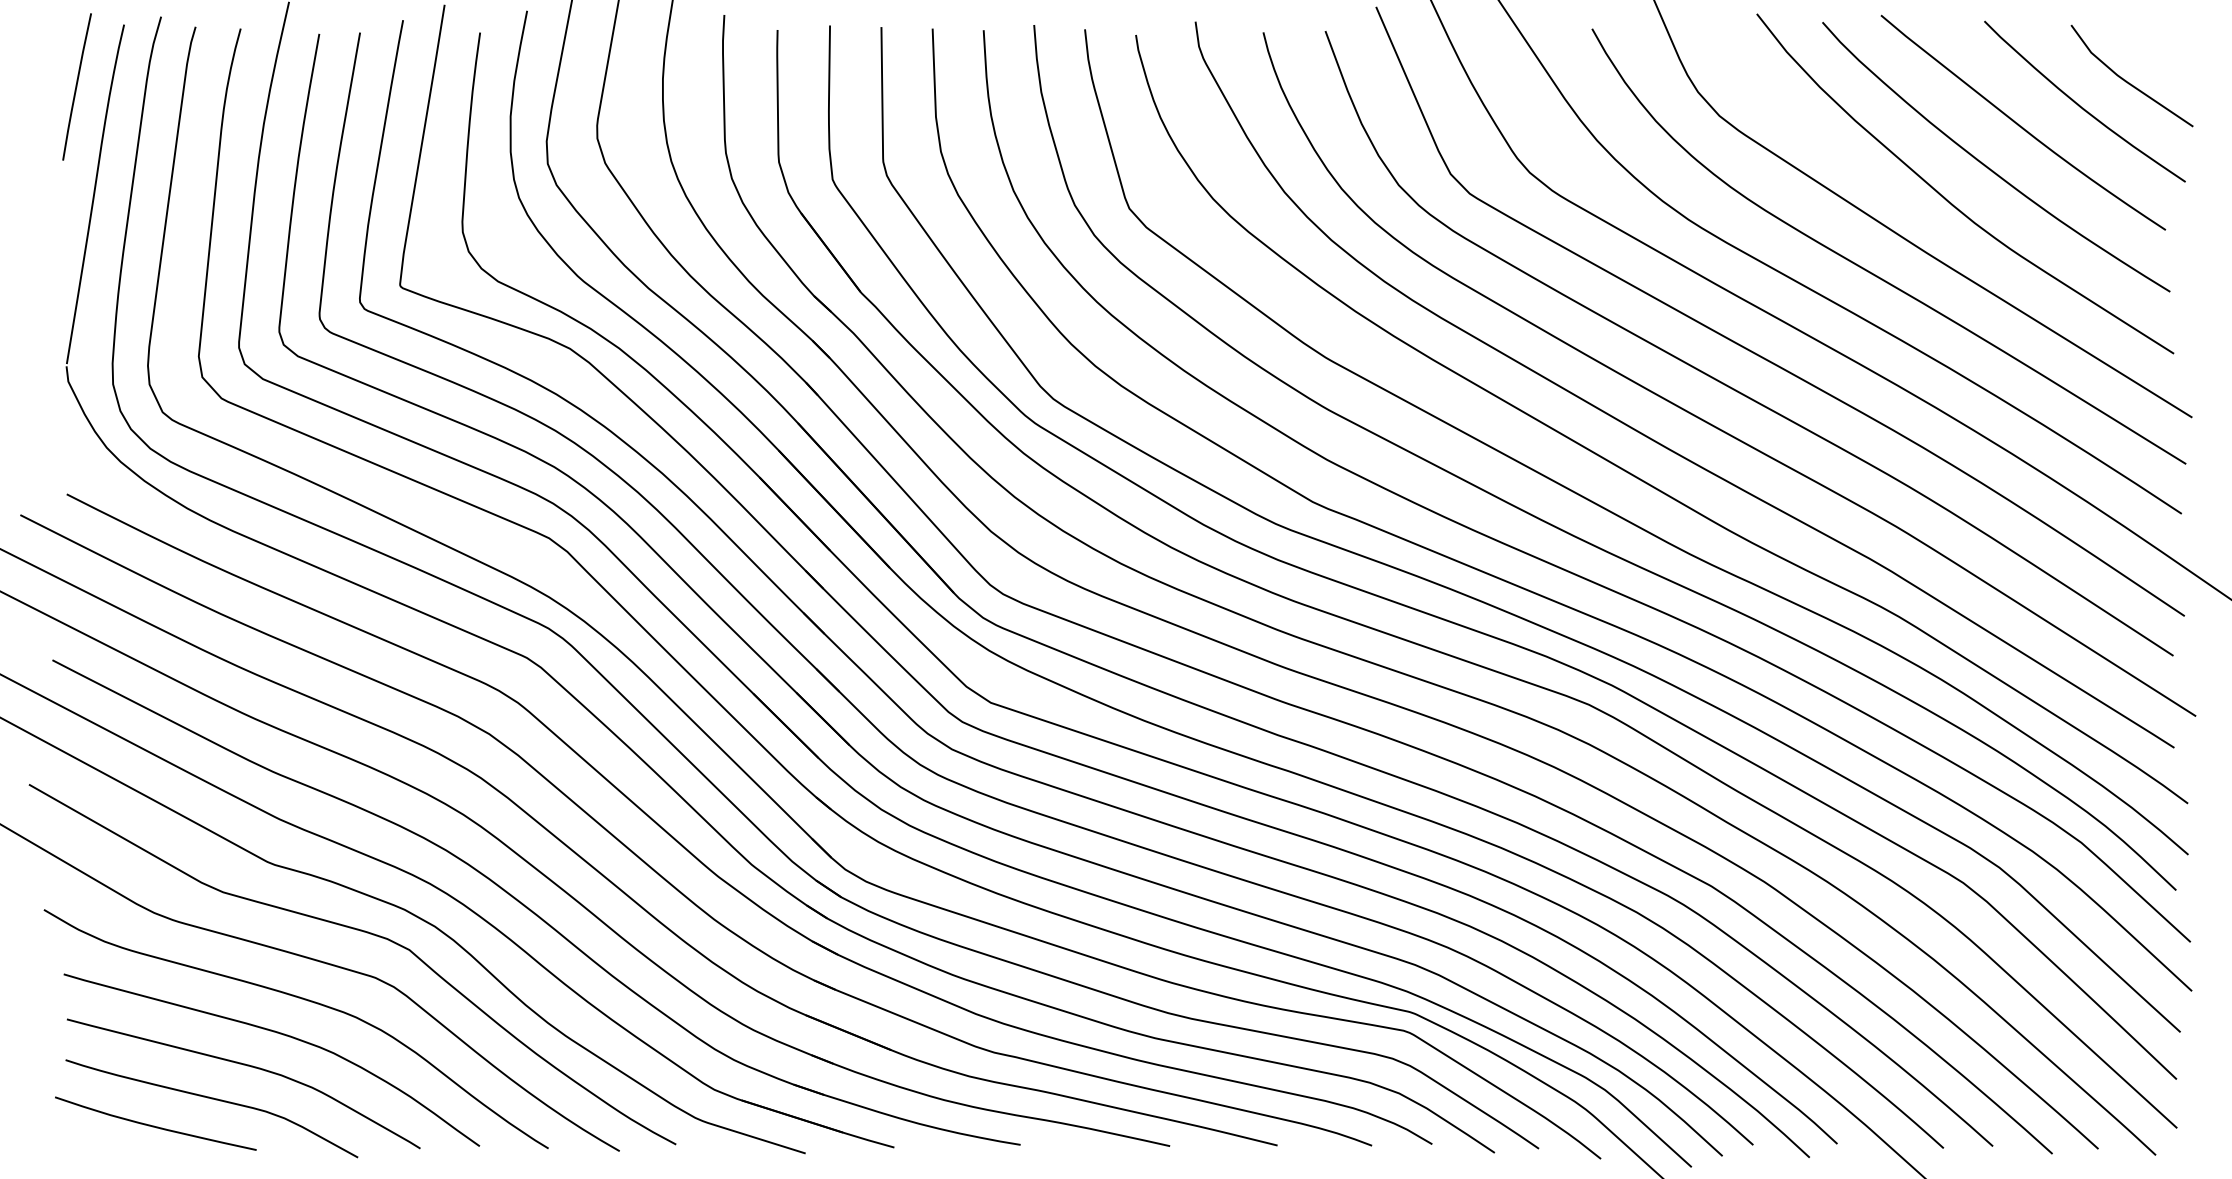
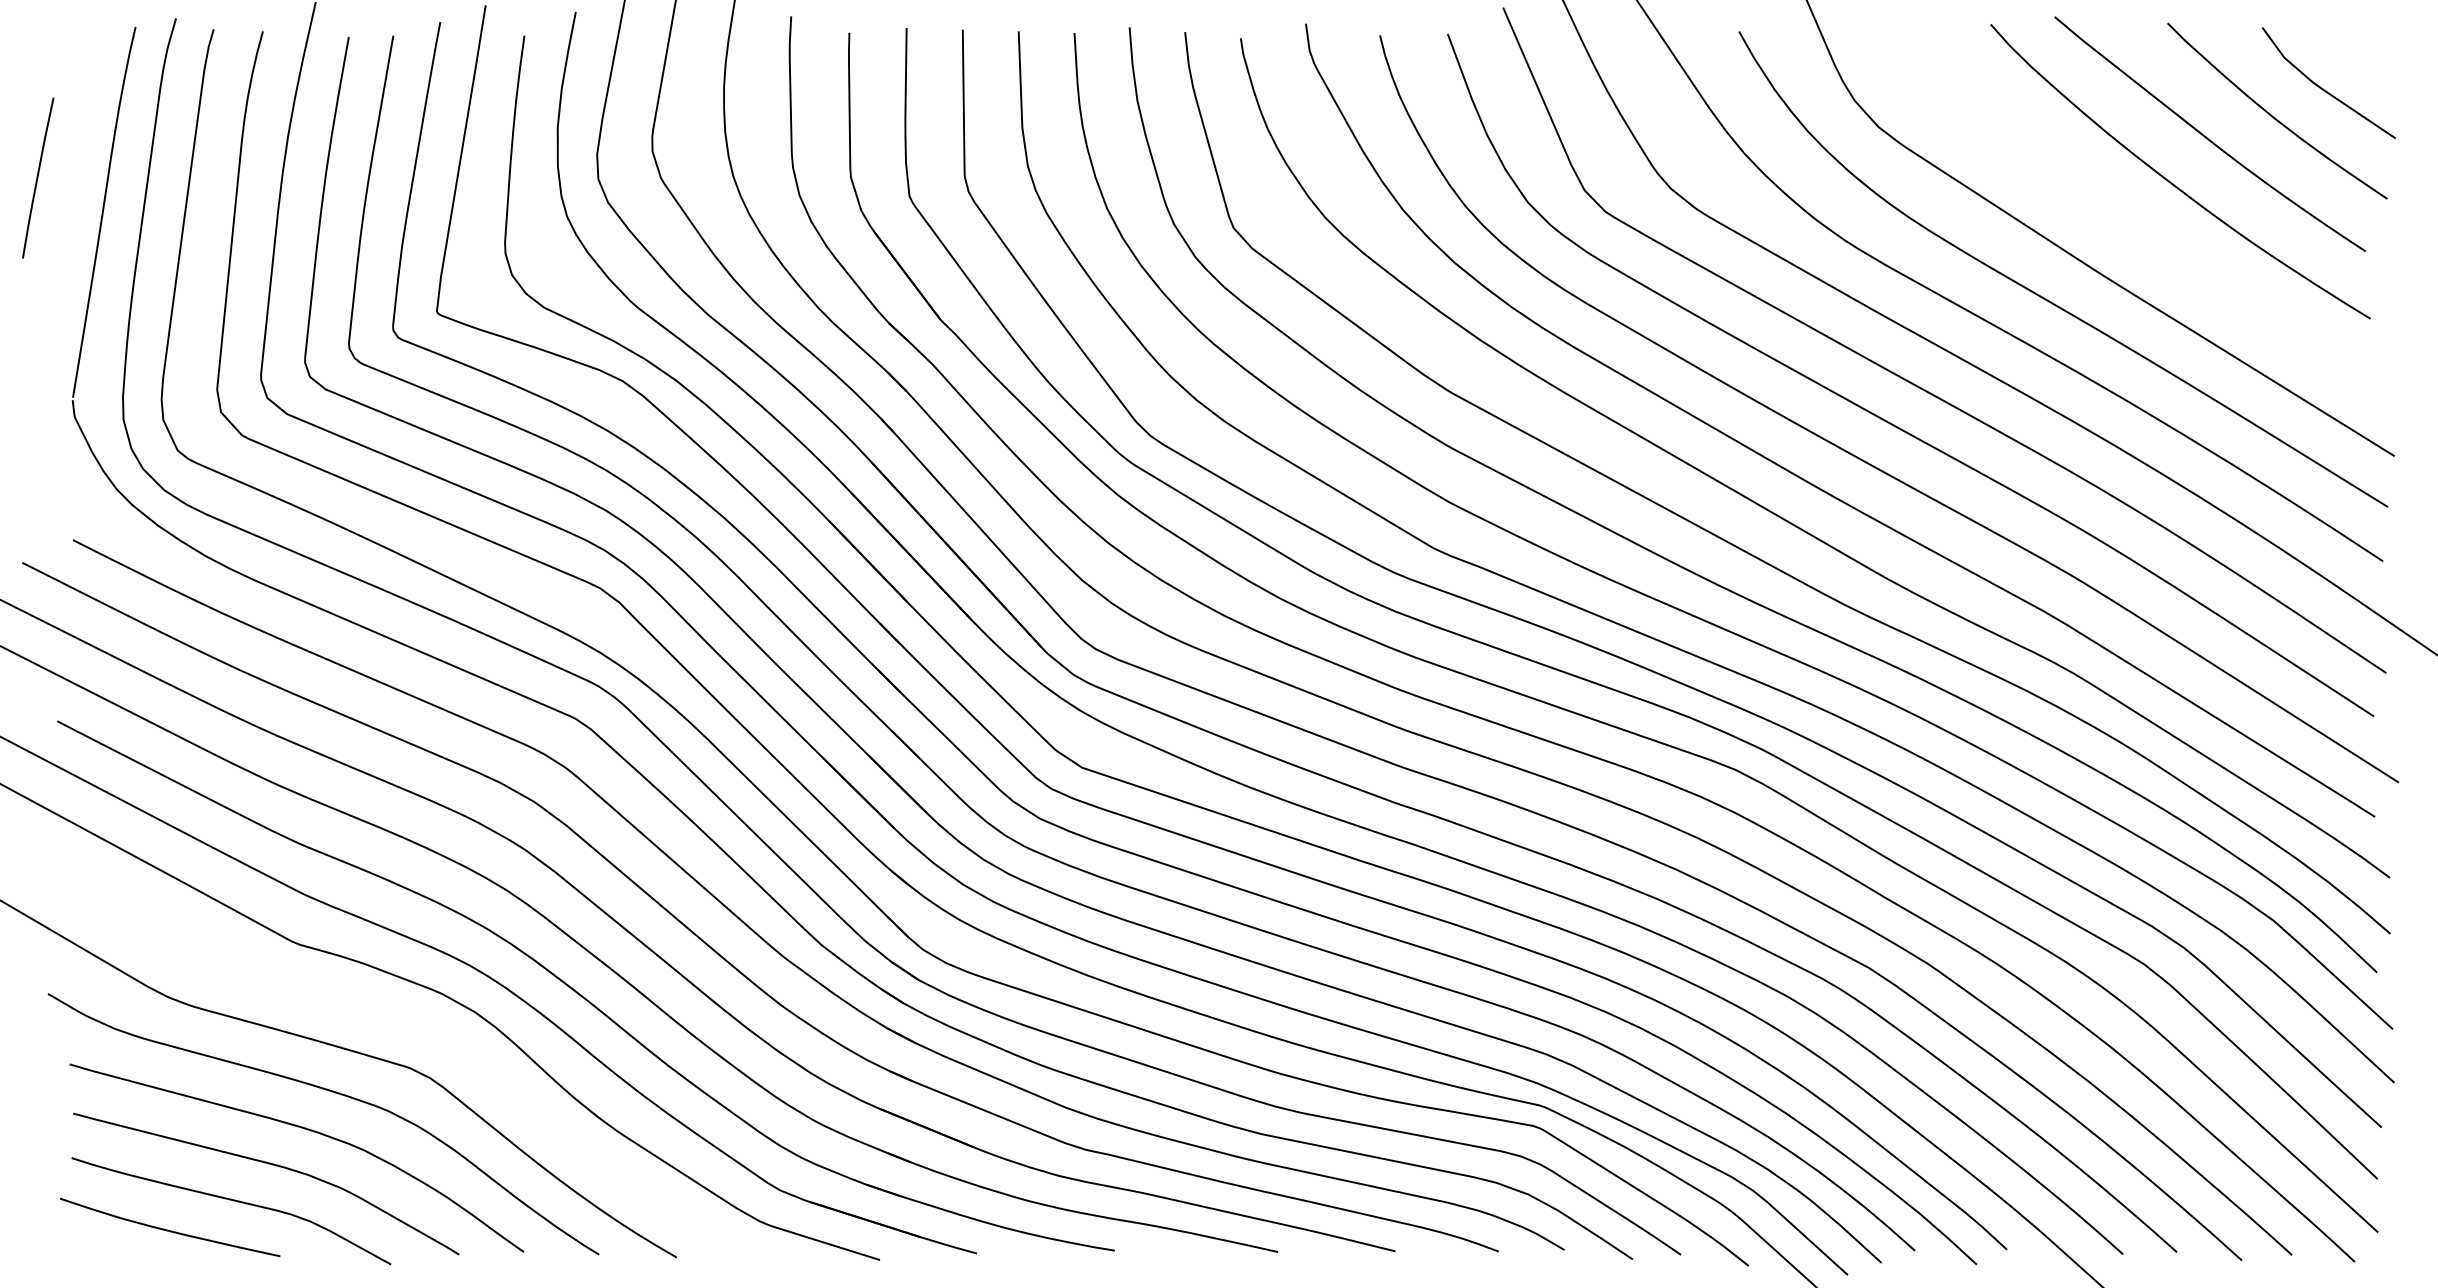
line: (77, 86) -> (38, 177), moved
curve: (1950, 201) -> (2130, 220), removed
curve: (360, 931) -> (393, 1017), removed

